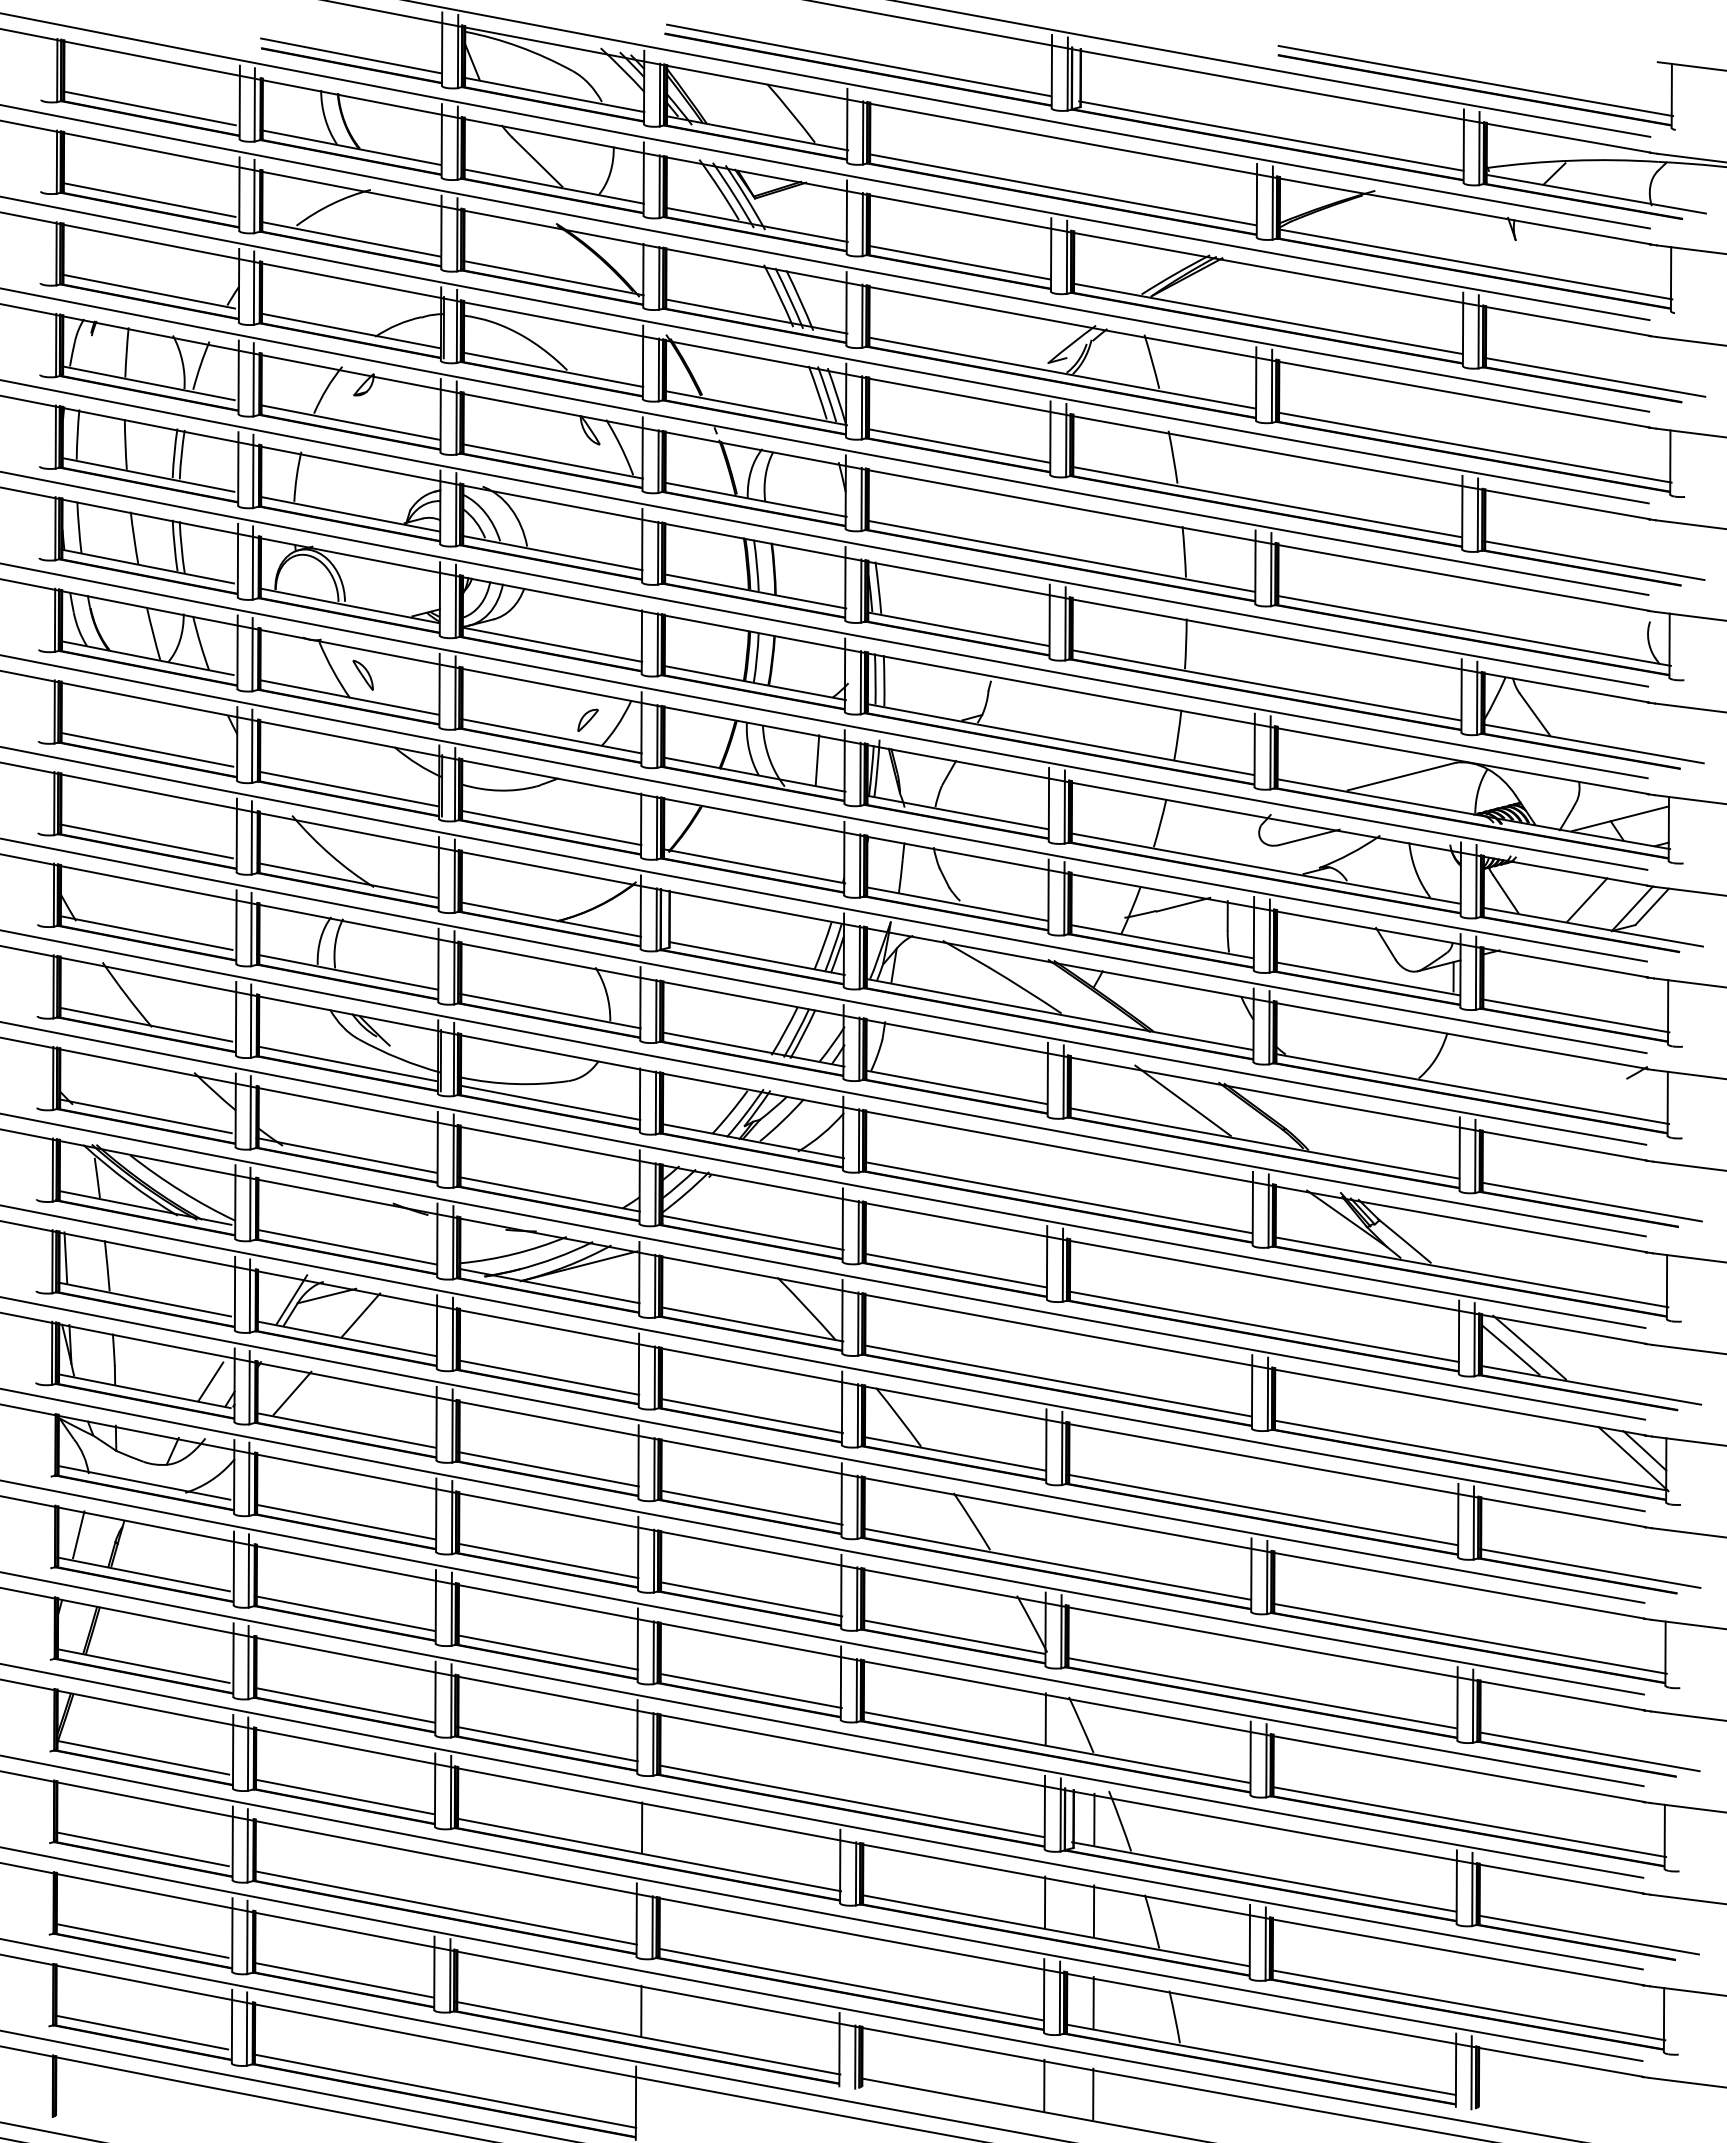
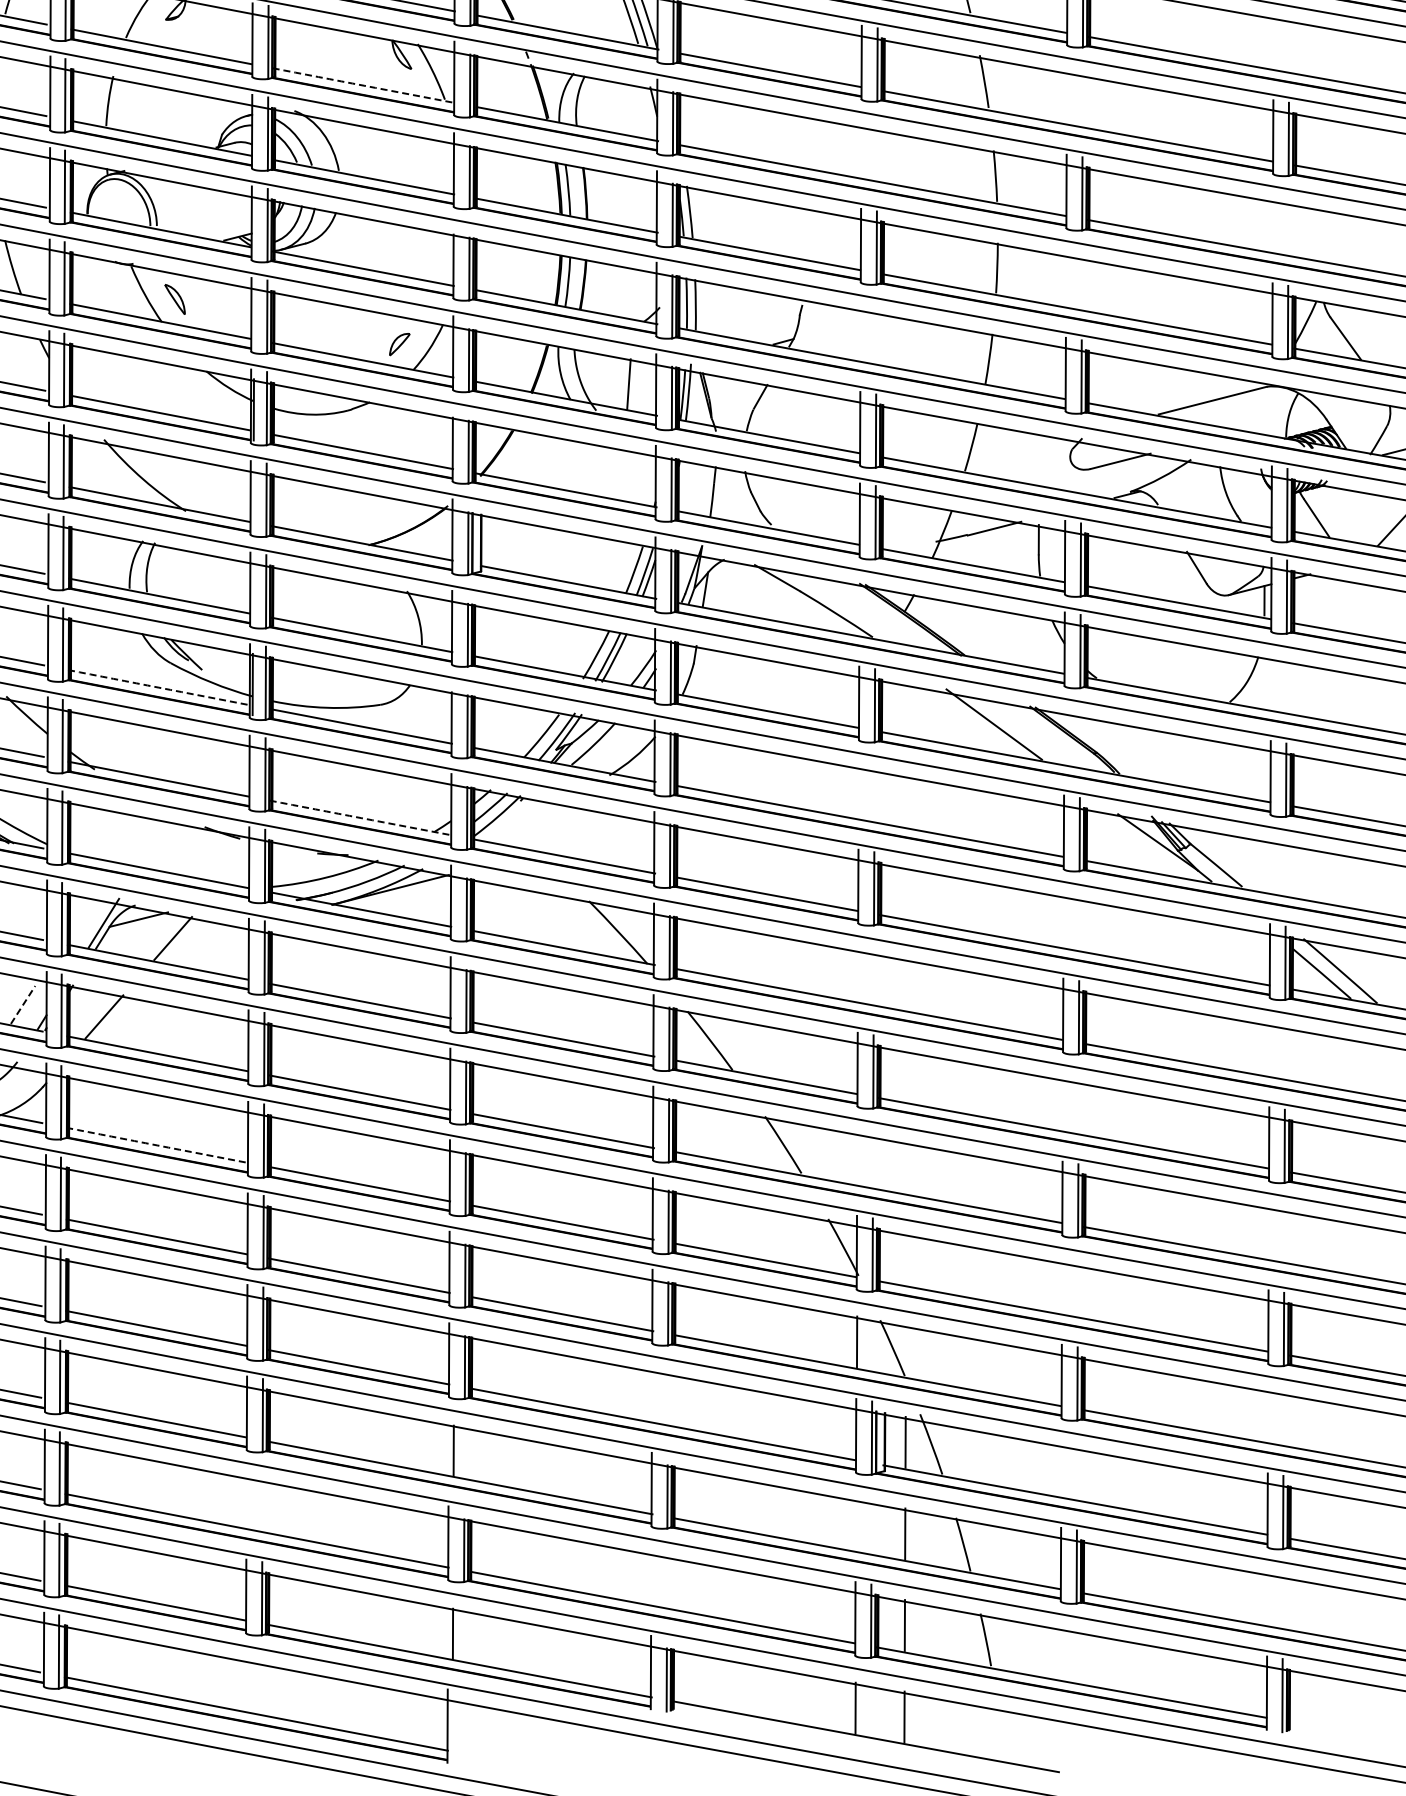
arc: (552, 461) -> (364, 85), solid -> dashed
arc: (347, 1063) -> (159, 687), solid -> dashed
arc: (549, 1194) -> (361, 818), solid -> dashed
line: (211, 1381) -> (23, 1005), solid -> dashed
arc: (345, 1522) -> (157, 1145), solid -> dashed
line: (1044, 1901) -> (855, 1524), removed

